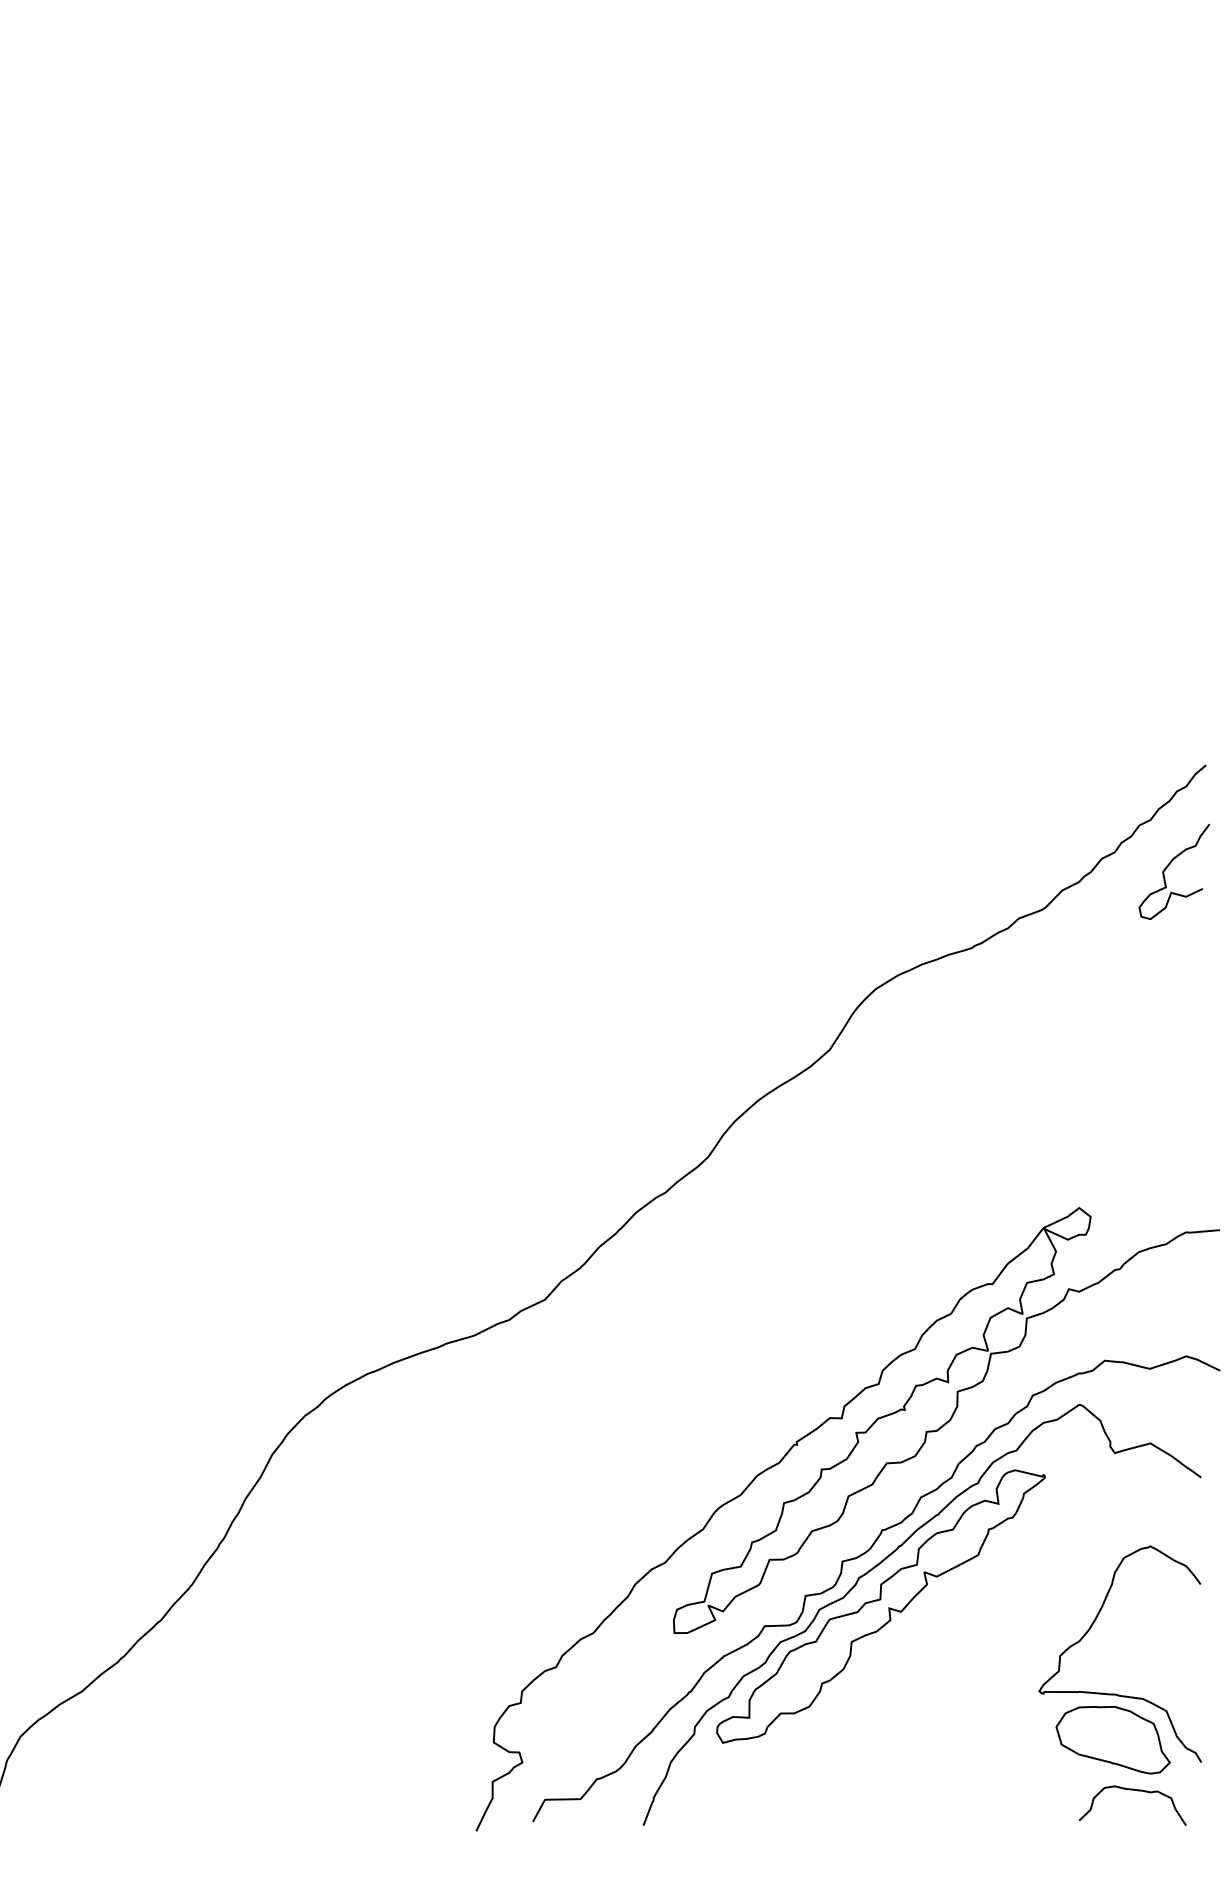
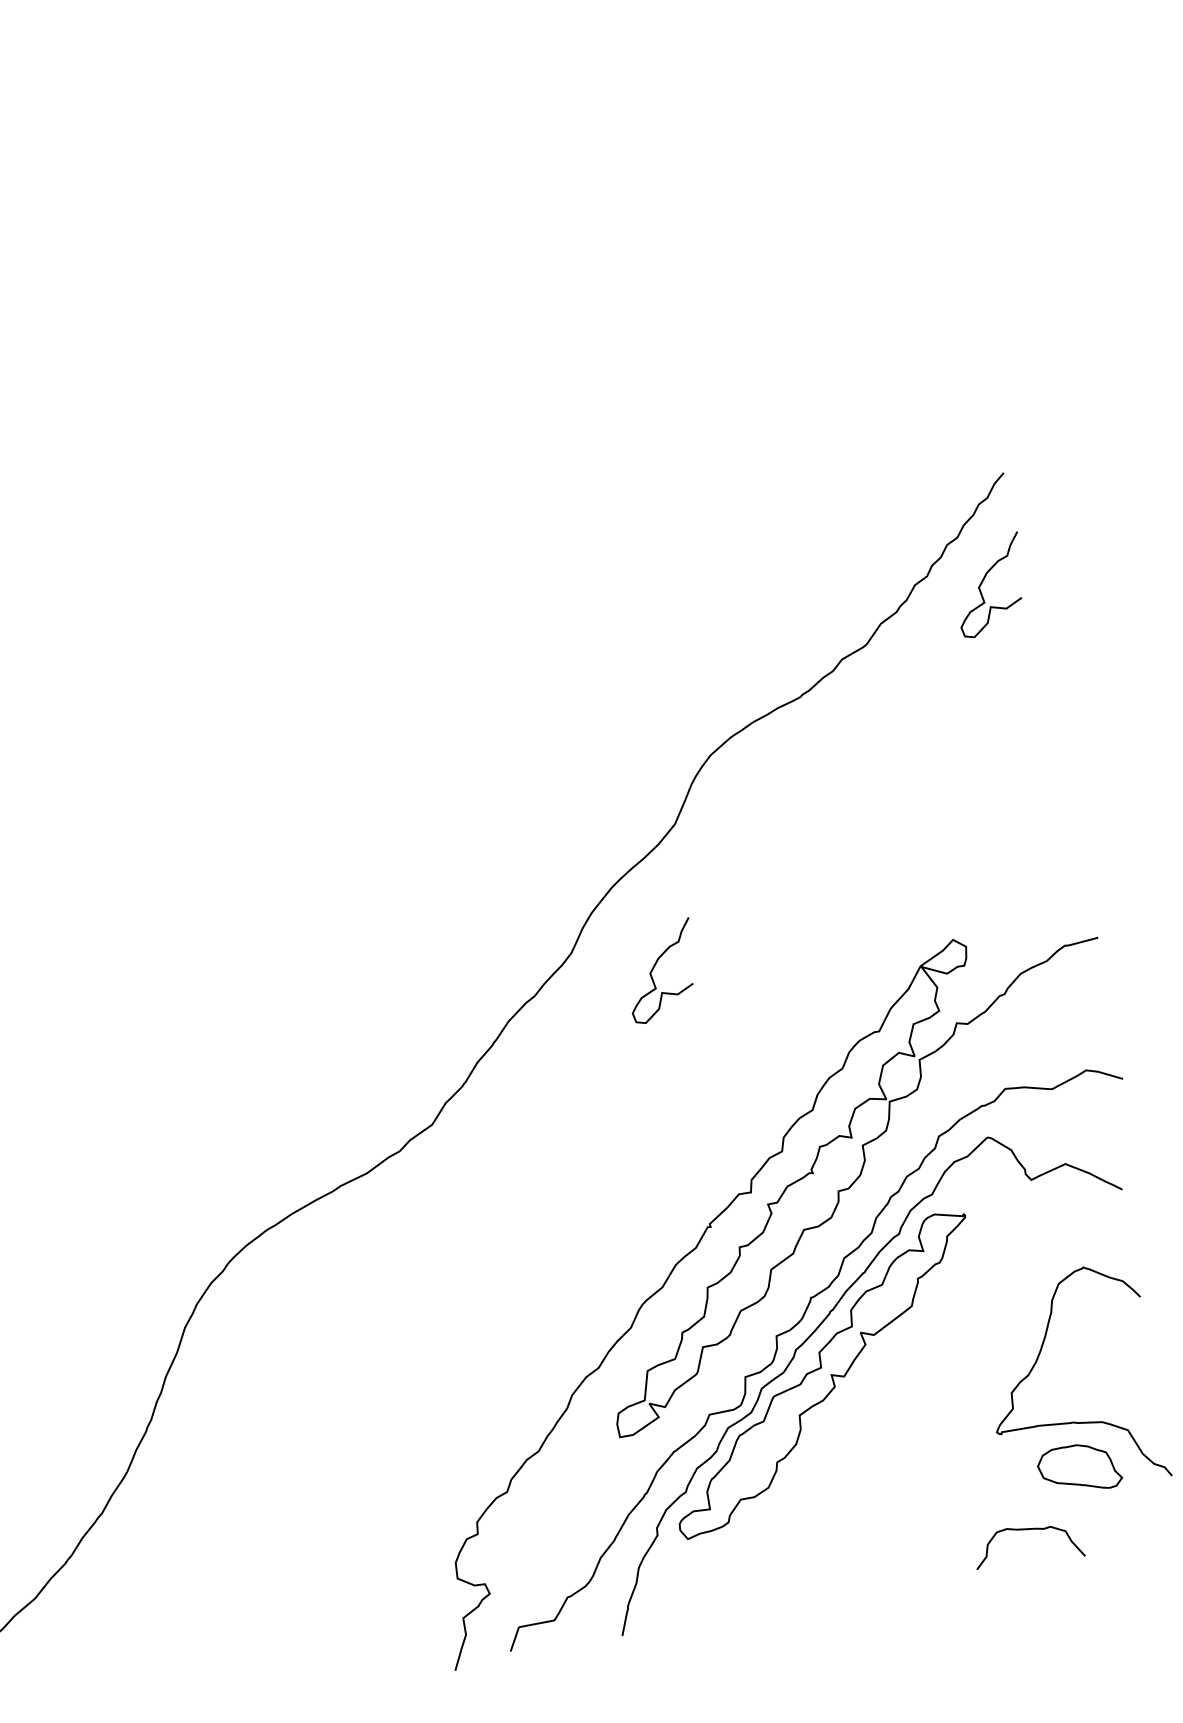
curve: (785, 1186) -> (654, 969), added
part: (1112, 1740) -> (1078, 1469), size x0.7
curve: (1137, 1791) -> (1030, 1530), moved

